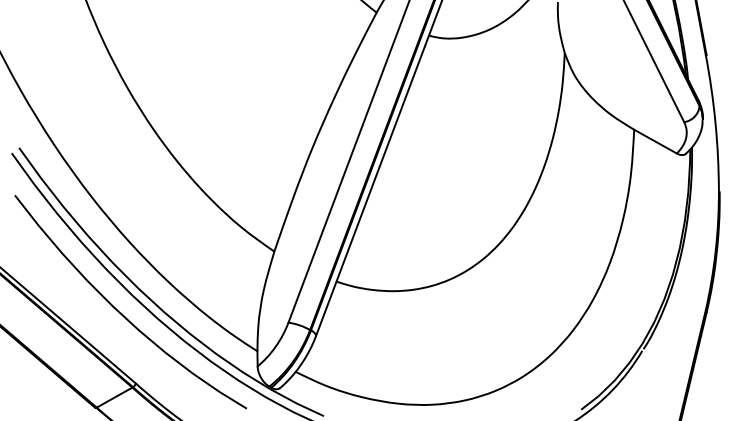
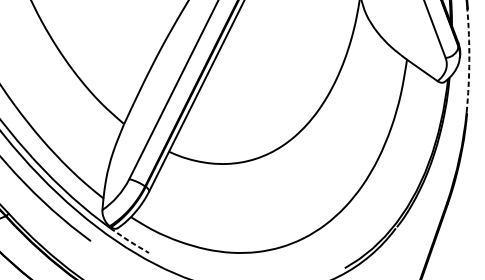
arc: (715, 121) -> (469, 59), solid -> dashed
line: (297, 403) -> (129, 241), solid -> dashed

